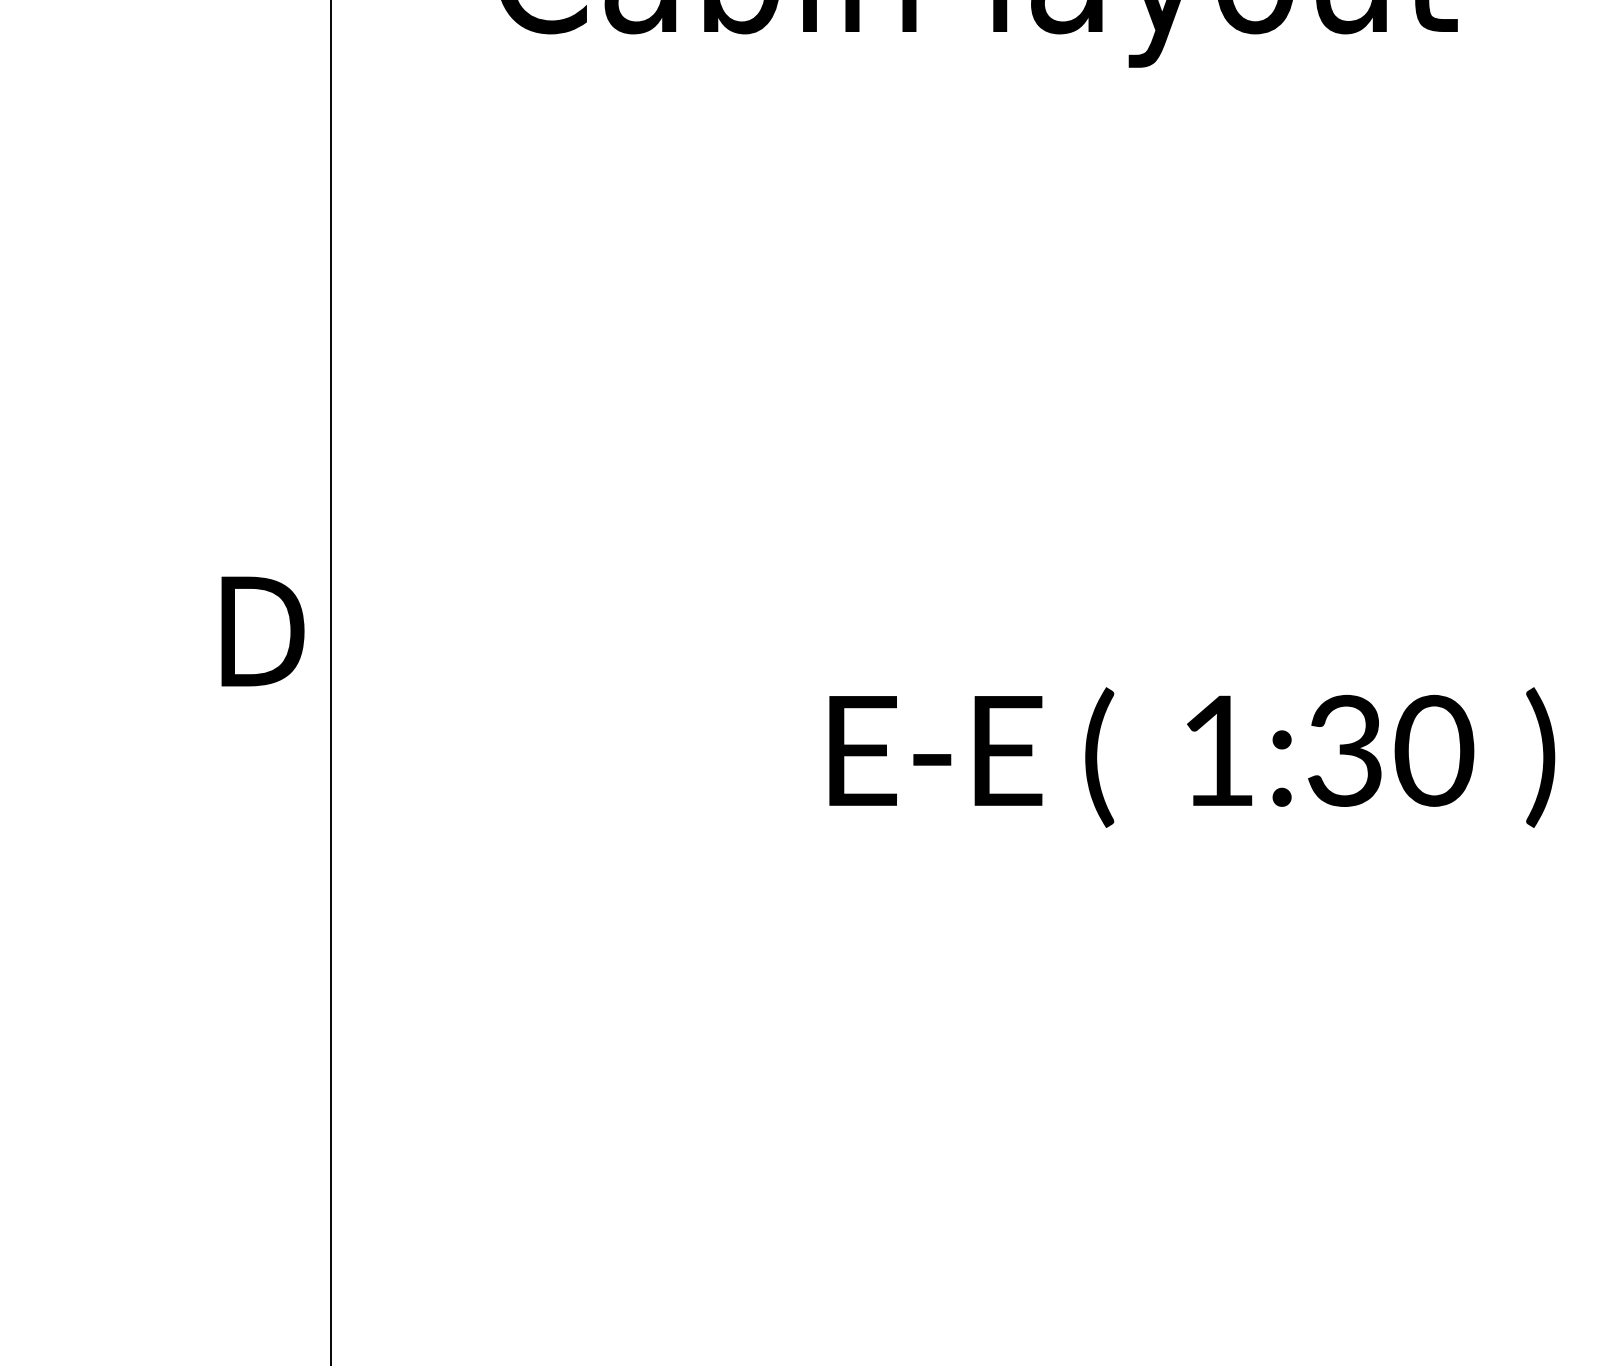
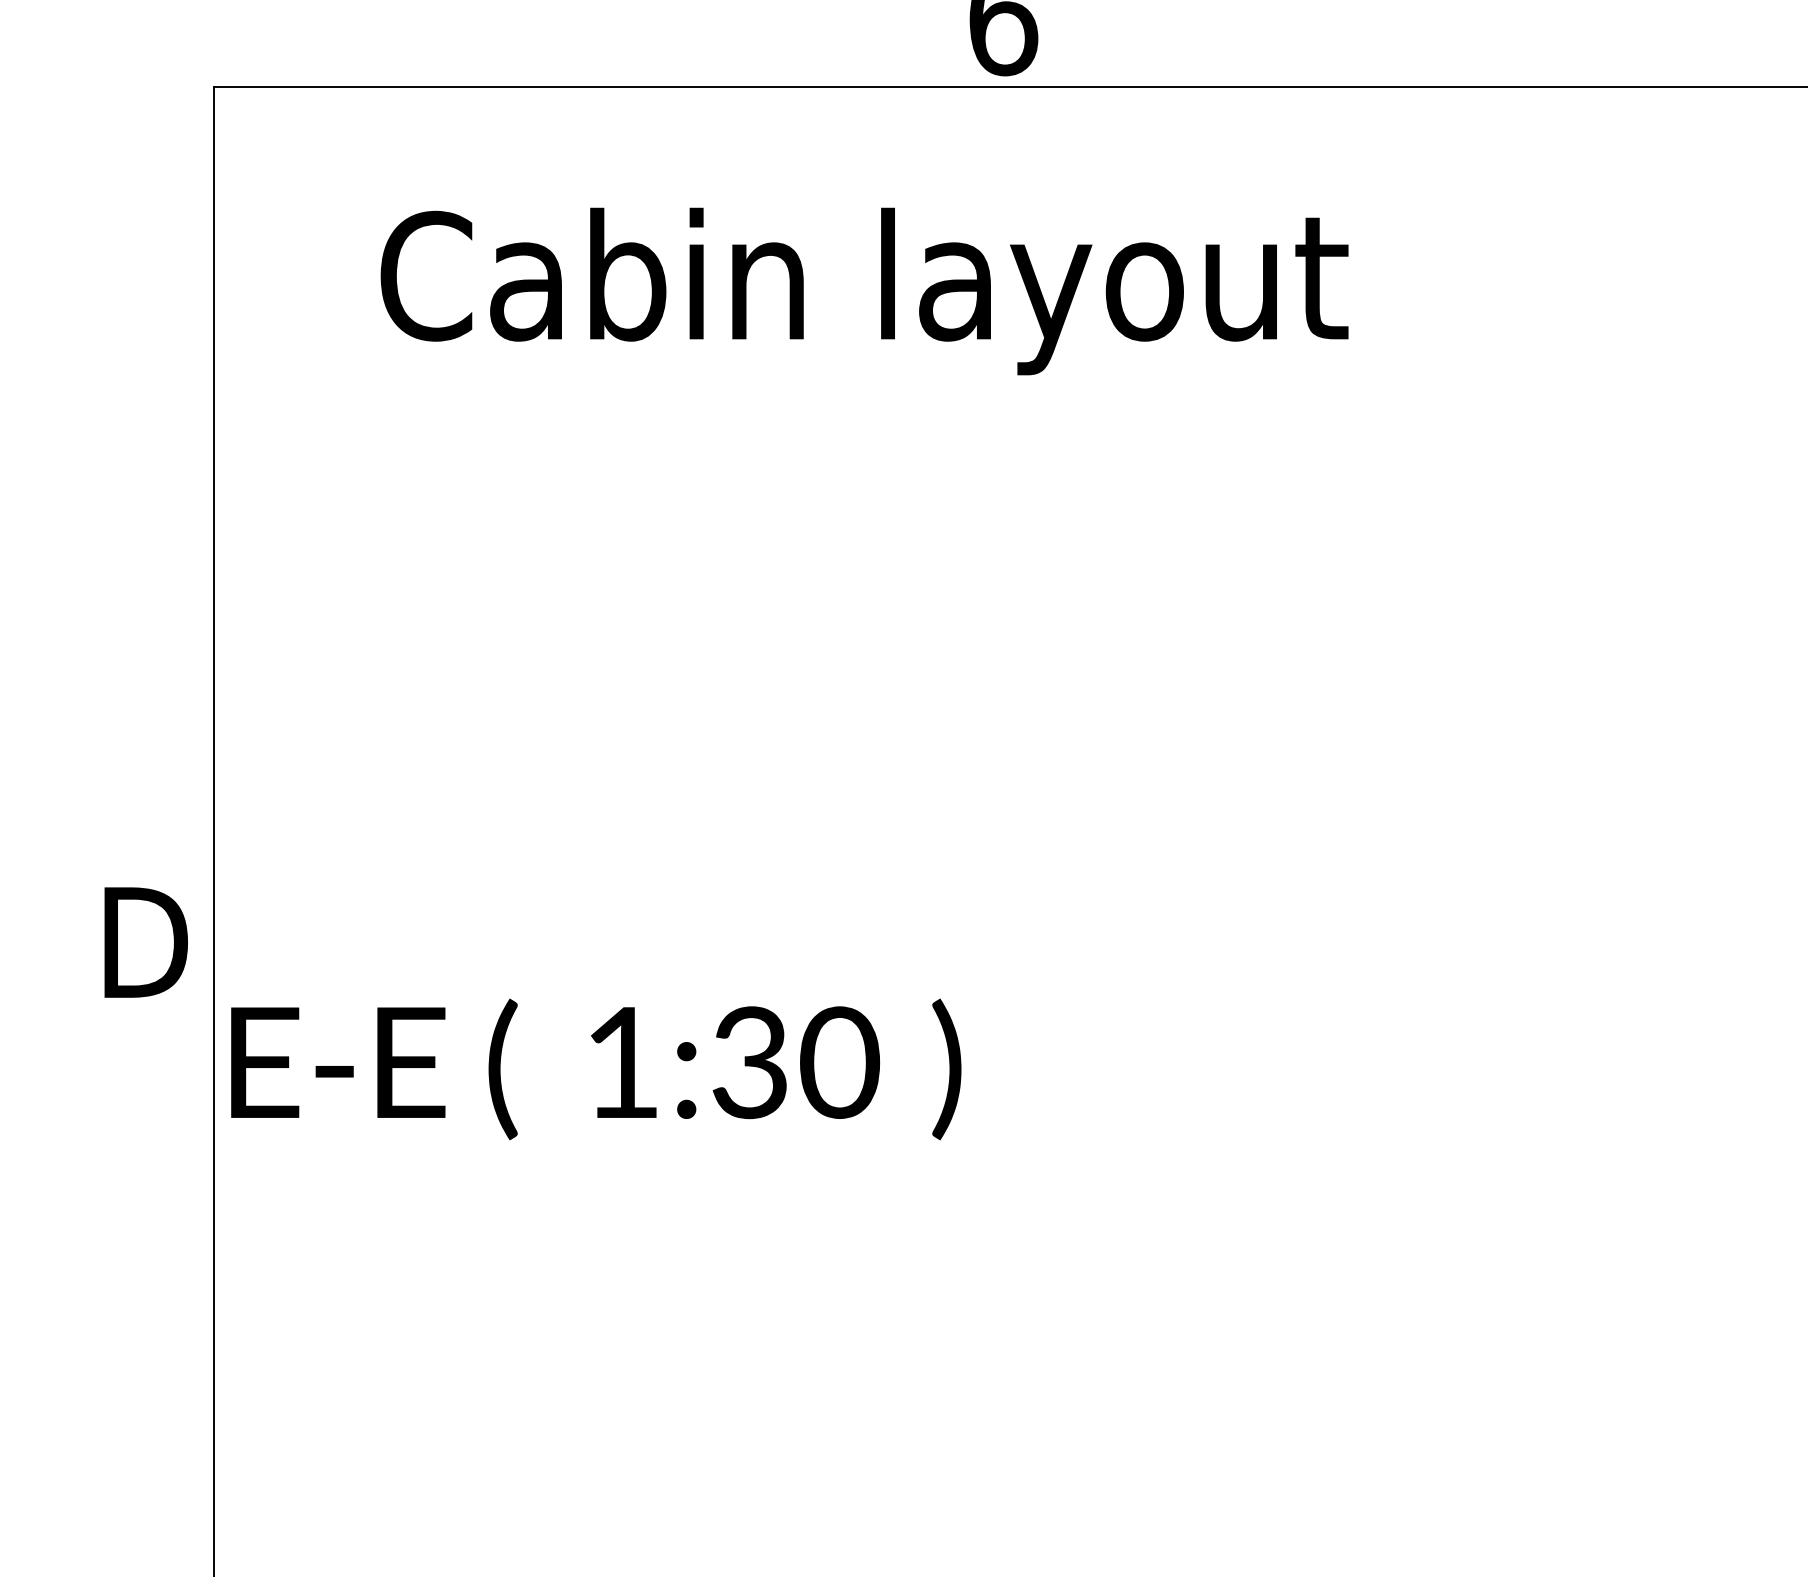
text: (1192, 757) -> (596, 1069), moved

